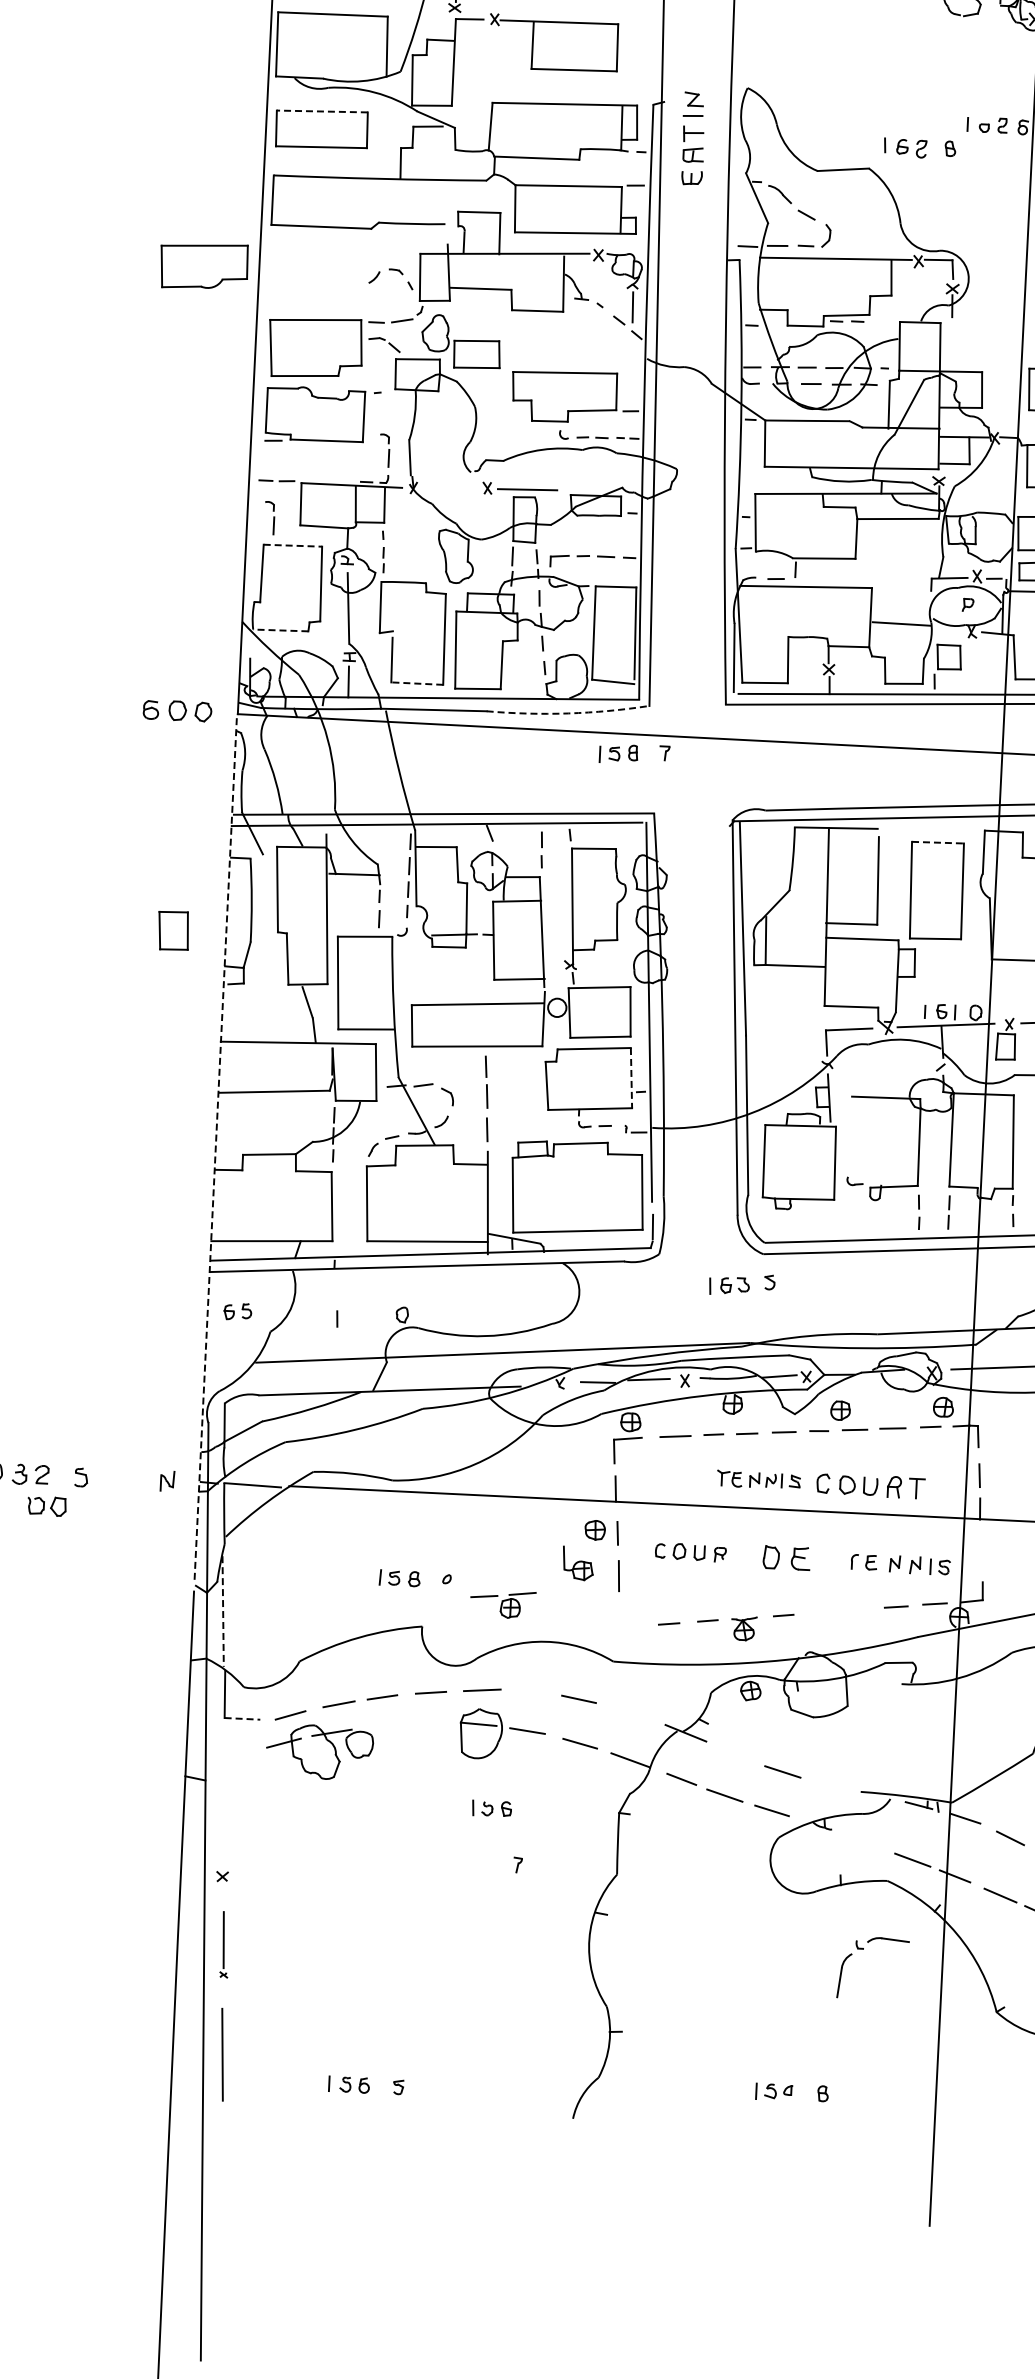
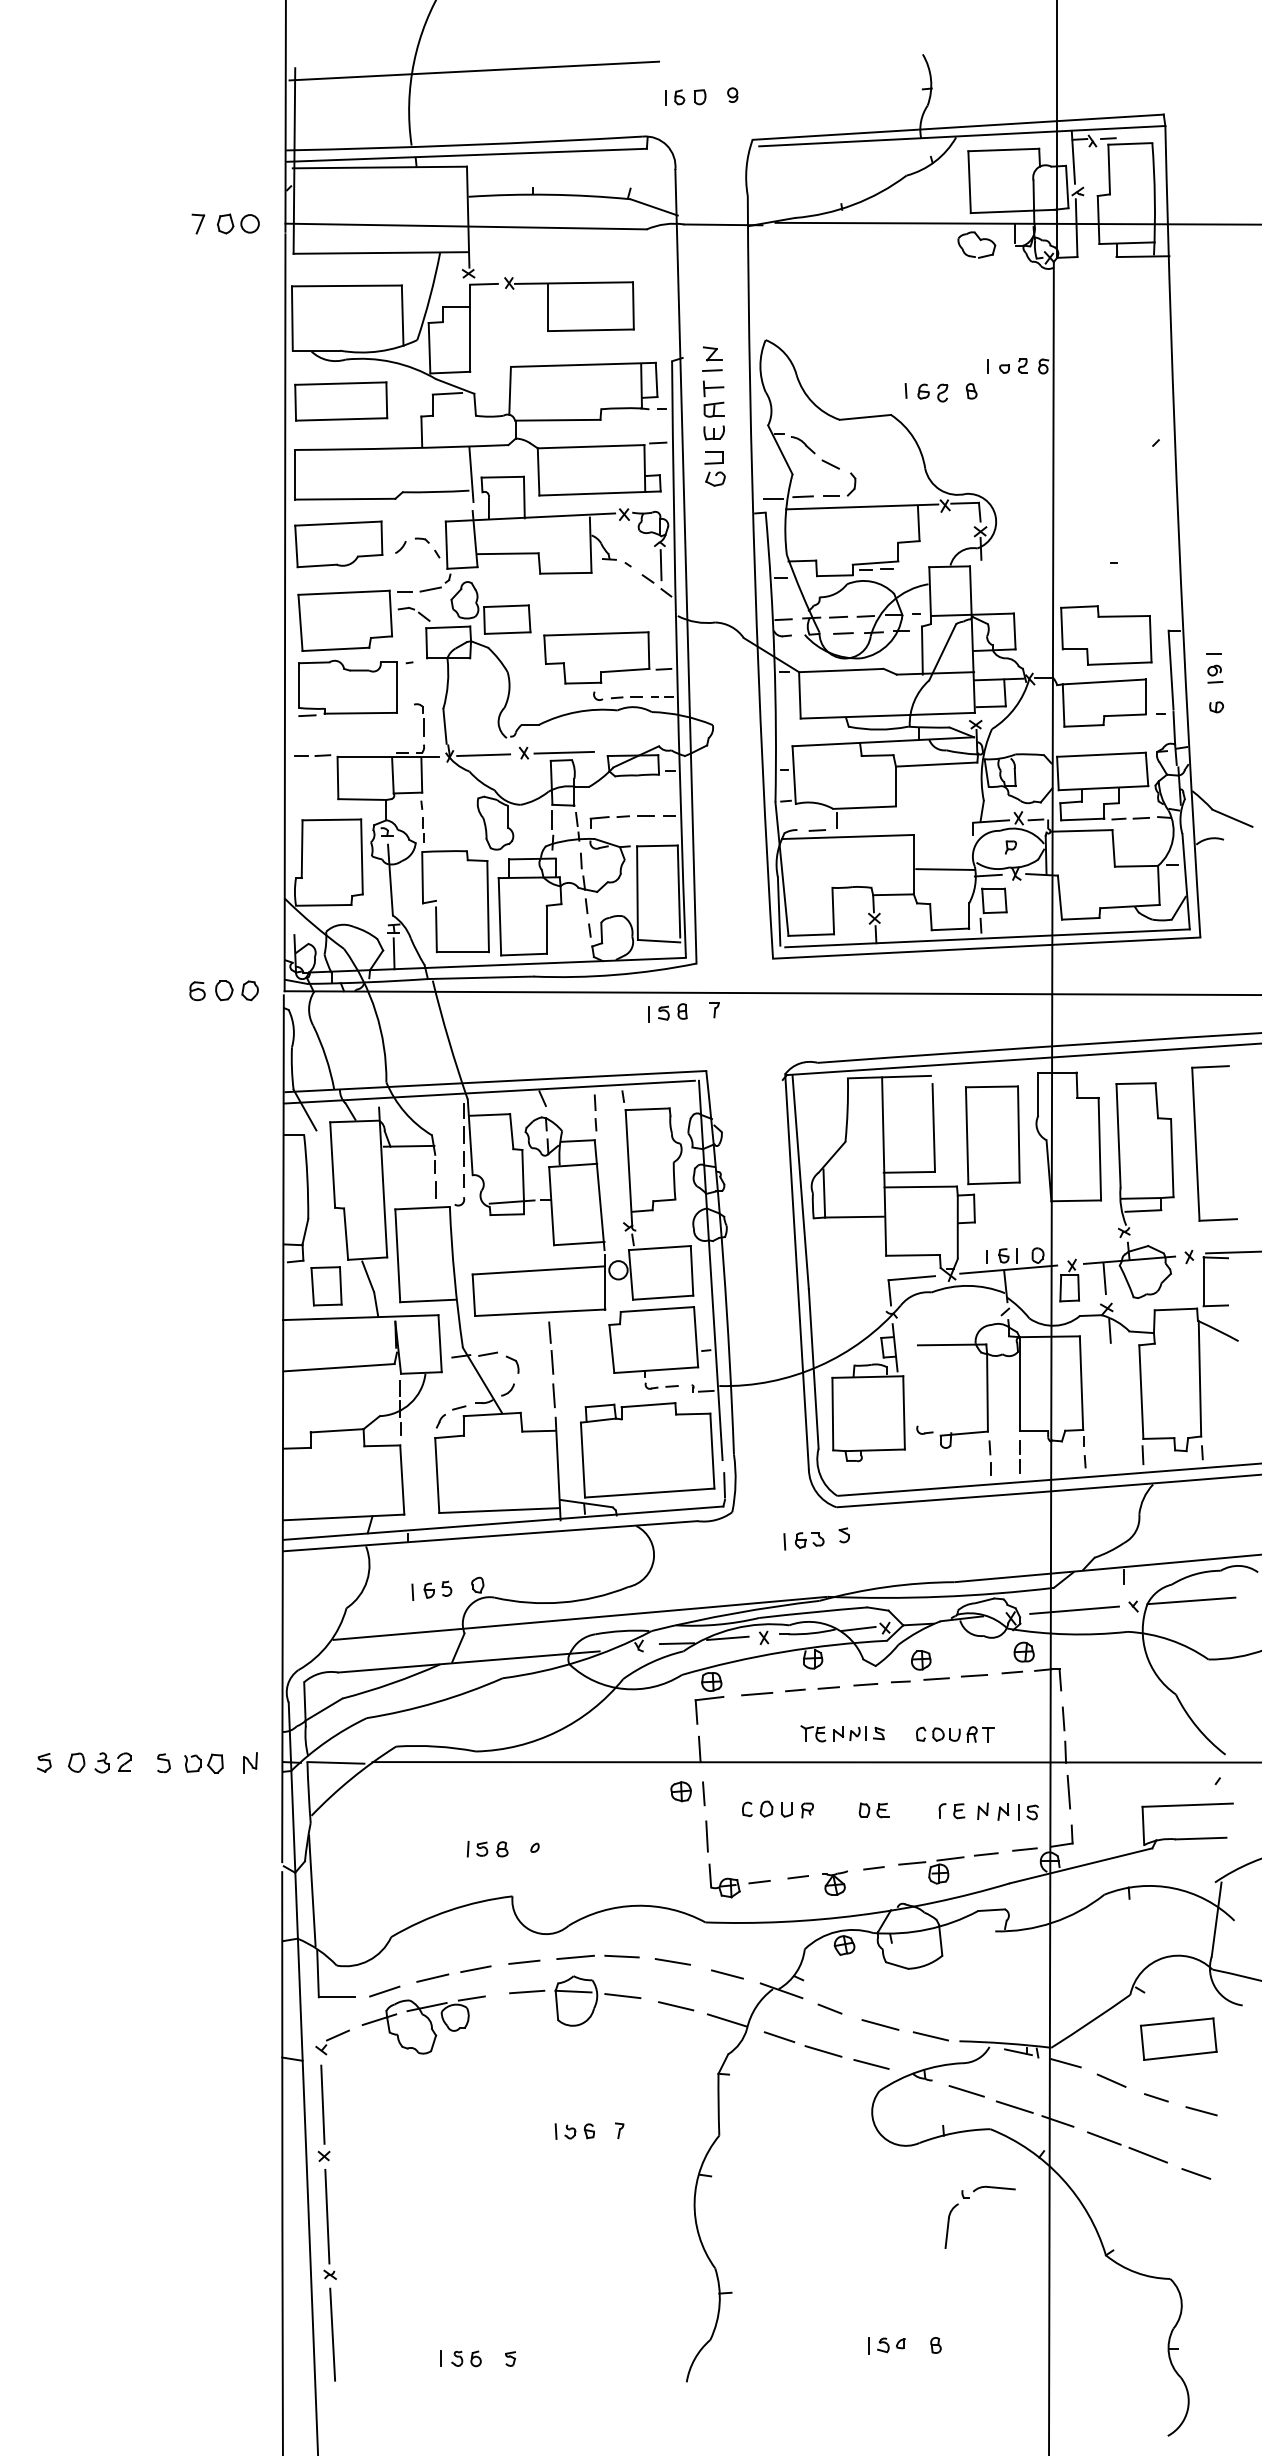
line: (322, 111) -> (340, 383), dashed -> solid
line: (448, 208) -> (471, 474), added
part: (690, 213) -> (714, 468), added
part: (203, 266) -> (338, 544), moved
line: (447, 488) -> (483, 755), added
part: (269, 517) -> (307, 792), removed
line: (293, 545) -> (332, 819), dashed -> solid
line: (280, 630) -> (323, 905), dashed -> solid
line: (943, 631) -> (987, 875), added
line: (416, 683) -> (462, 952), dashed -> solid
arc: (568, 713) -> (615, 974), dashed -> solid
line: (938, 842) -> (992, 1086), dashed -> solid
part: (173, 931) -> (326, 1286), moved
line: (631, 1078) -> (696, 1337), dashed -> solid
line: (216, 1150) -> (283, 1429), dashed -> solid
part: (237, 1311) -> (437, 1589), moved
part: (871, 1486) -> (955, 1734), size x0.71
part: (46, 1506) -> (203, 1763), moved
line: (981, 1548) -> (1068, 1791), added
part: (785, 1557) -> (873, 1810), size x0.62
part: (578, 1563) -> (724, 1880), moved
part: (503, 1604) -> (931, 1870), moved
line: (223, 1612) -> (312, 1891), dashed -> solid
line: (528, 1691) -> (621, 1956), added
line: (631, 1714) -> (726, 1974), added
line: (242, 1719) -> (336, 1997), dashed -> solid
line: (432, 1722) -> (527, 1991), added
line: (376, 1726) -> (471, 1998), added
line: (732, 1753) -> (829, 2008), added
part: (236, 1763) -> (332, 2042), added
line: (832, 1785) -> (930, 2036), added
part: (491, 1808) -> (574, 2131), moved
line: (223, 1824) -> (322, 2104), added
line: (865, 1842) -> (966, 2091), added
part: (224, 1944) -> (329, 2224), size x1.67

